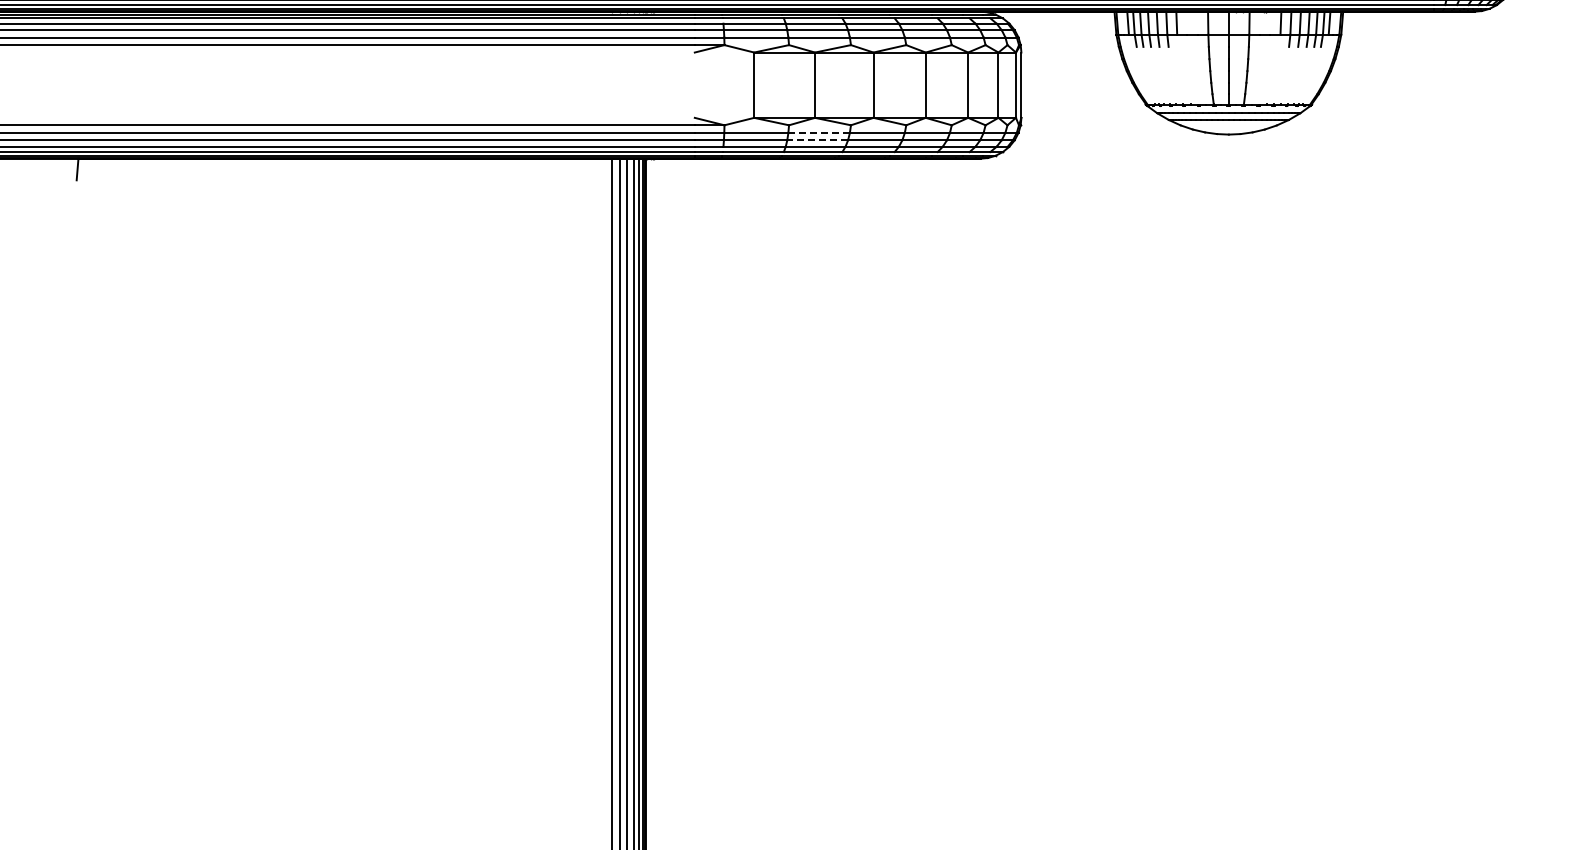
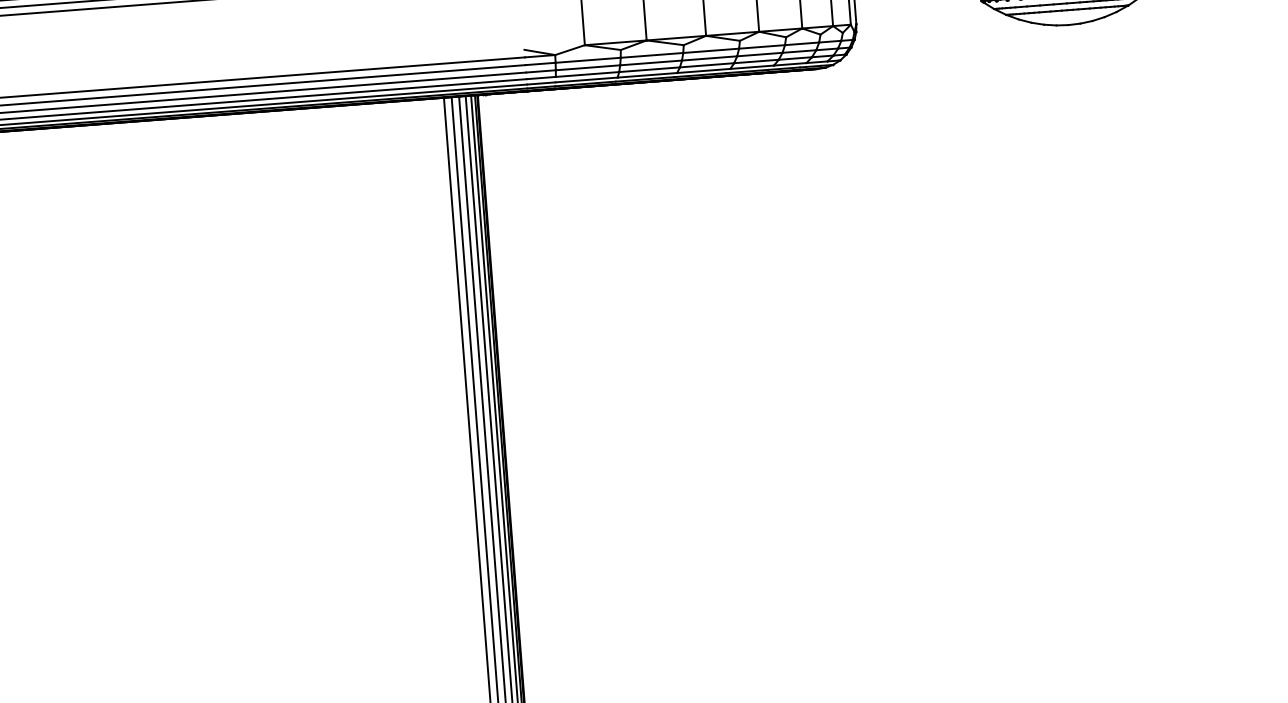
line: (819, 132) -> (652, 54), dashed -> solid
line: (817, 140) -> (650, 63), dashed -> solid

